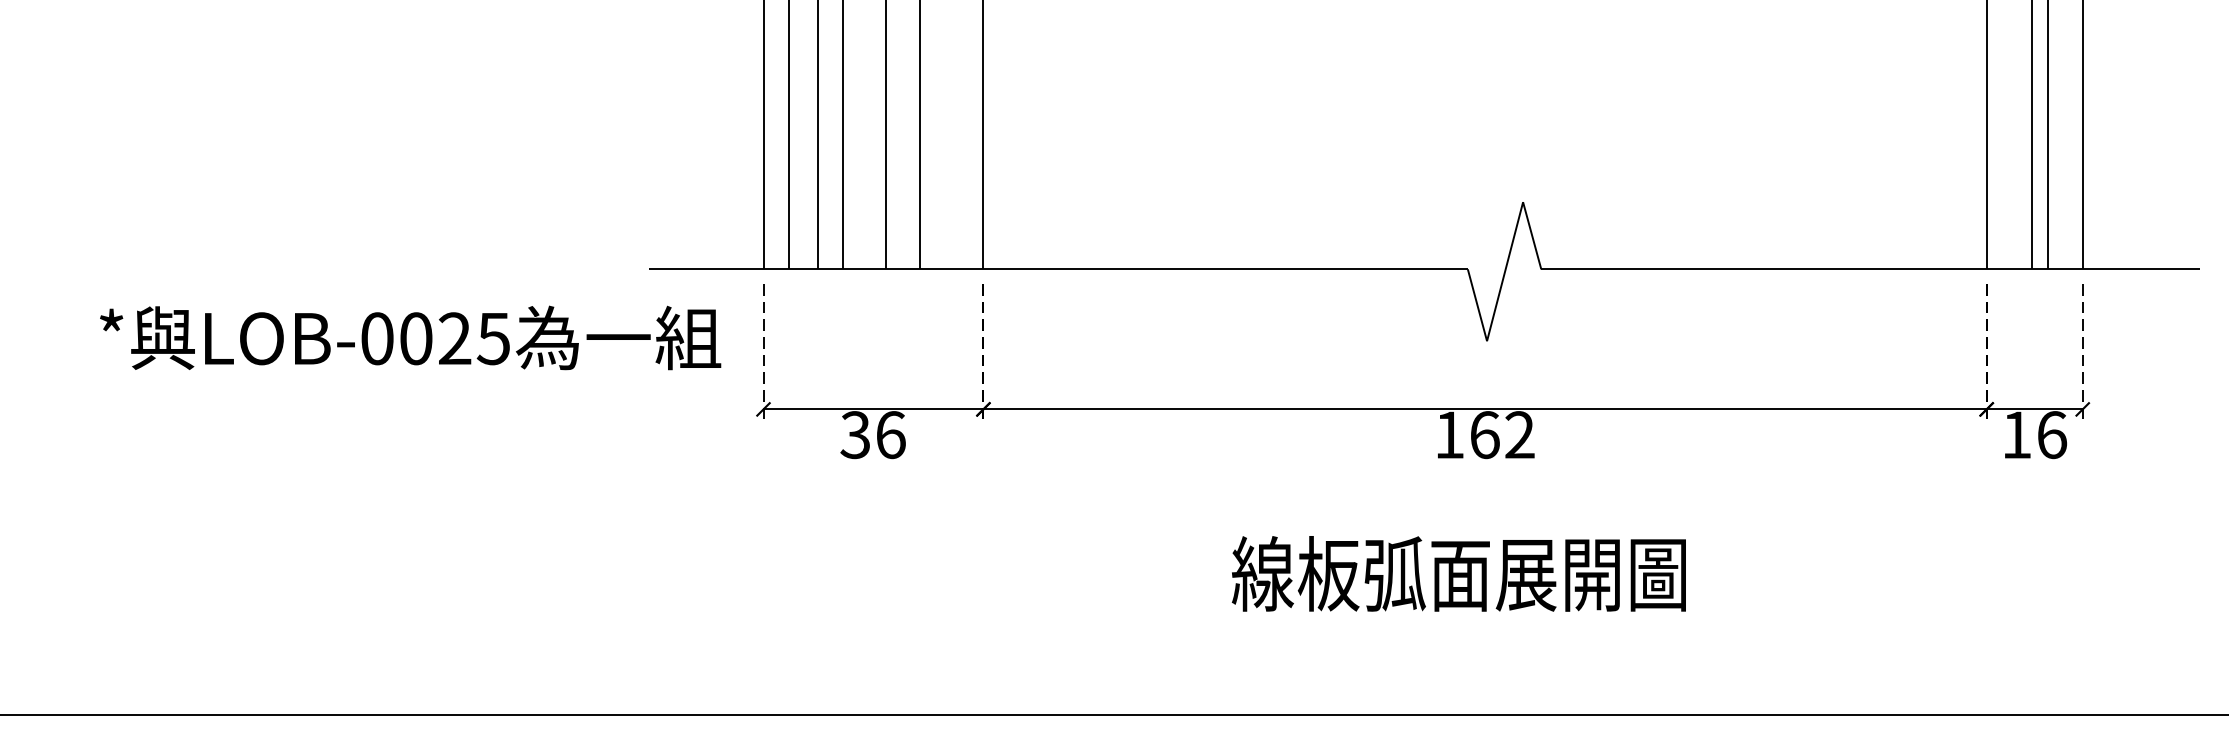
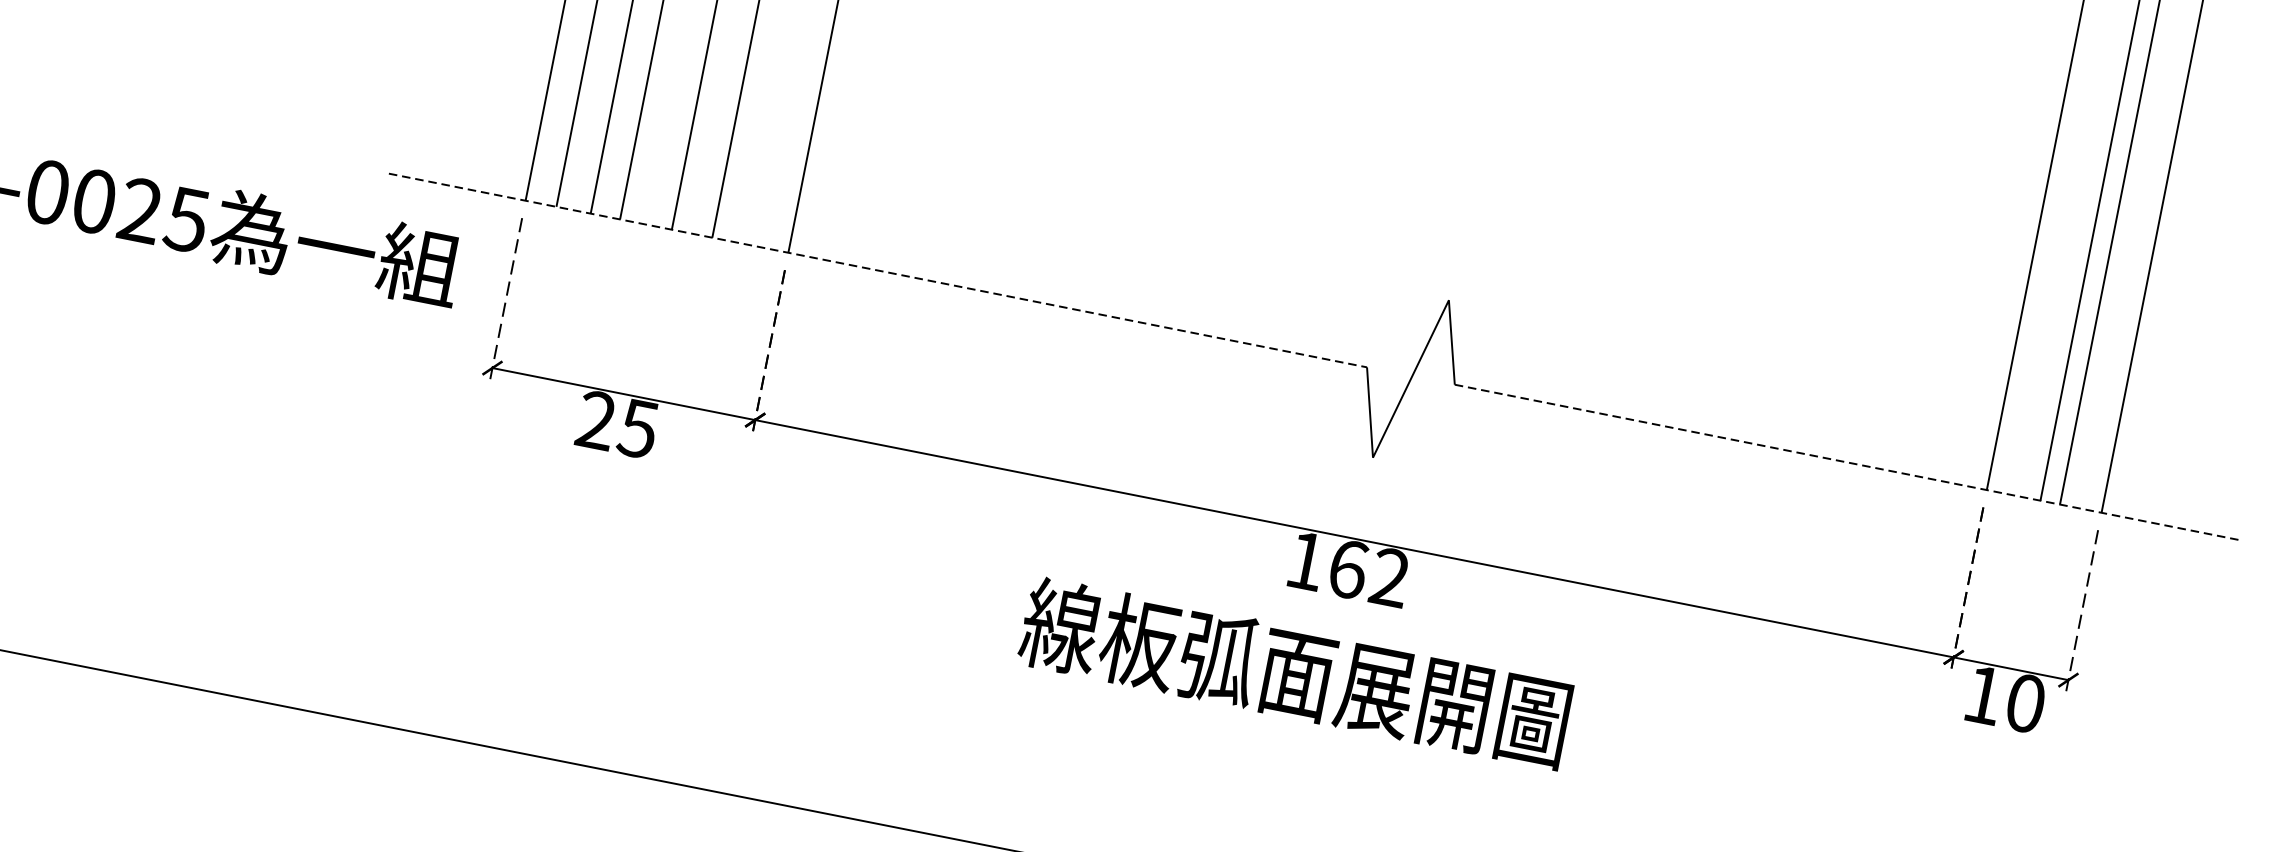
line: (1058, 269) -> (877, 270), solid -> dashed
line: (1871, 269) -> (1849, 463), solid -> dashed
text: (872, 435) -> (616, 425), 36 -> 25
text: (2052, 435) -> (2026, 704), 16 -> 10
text: (1458, 573) -> (1295, 672), moved

